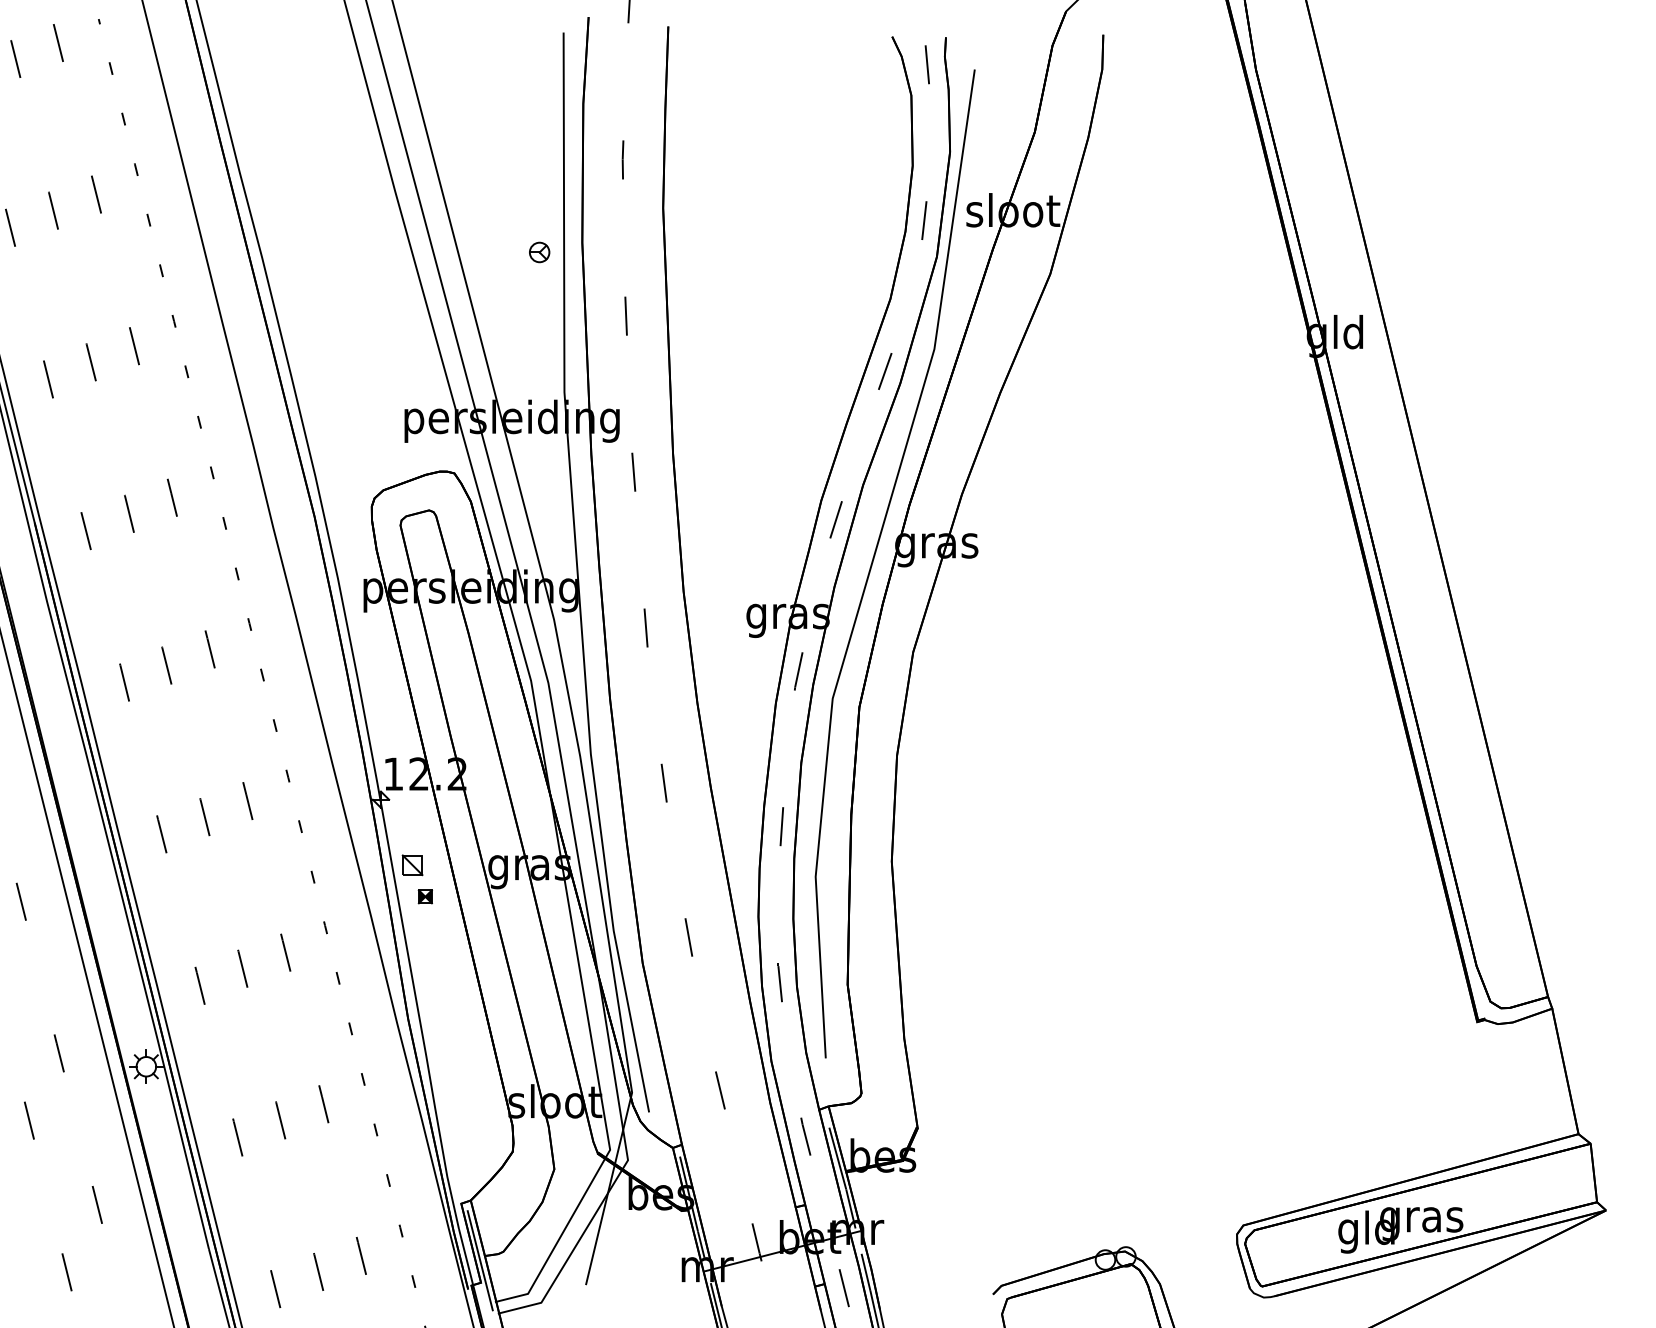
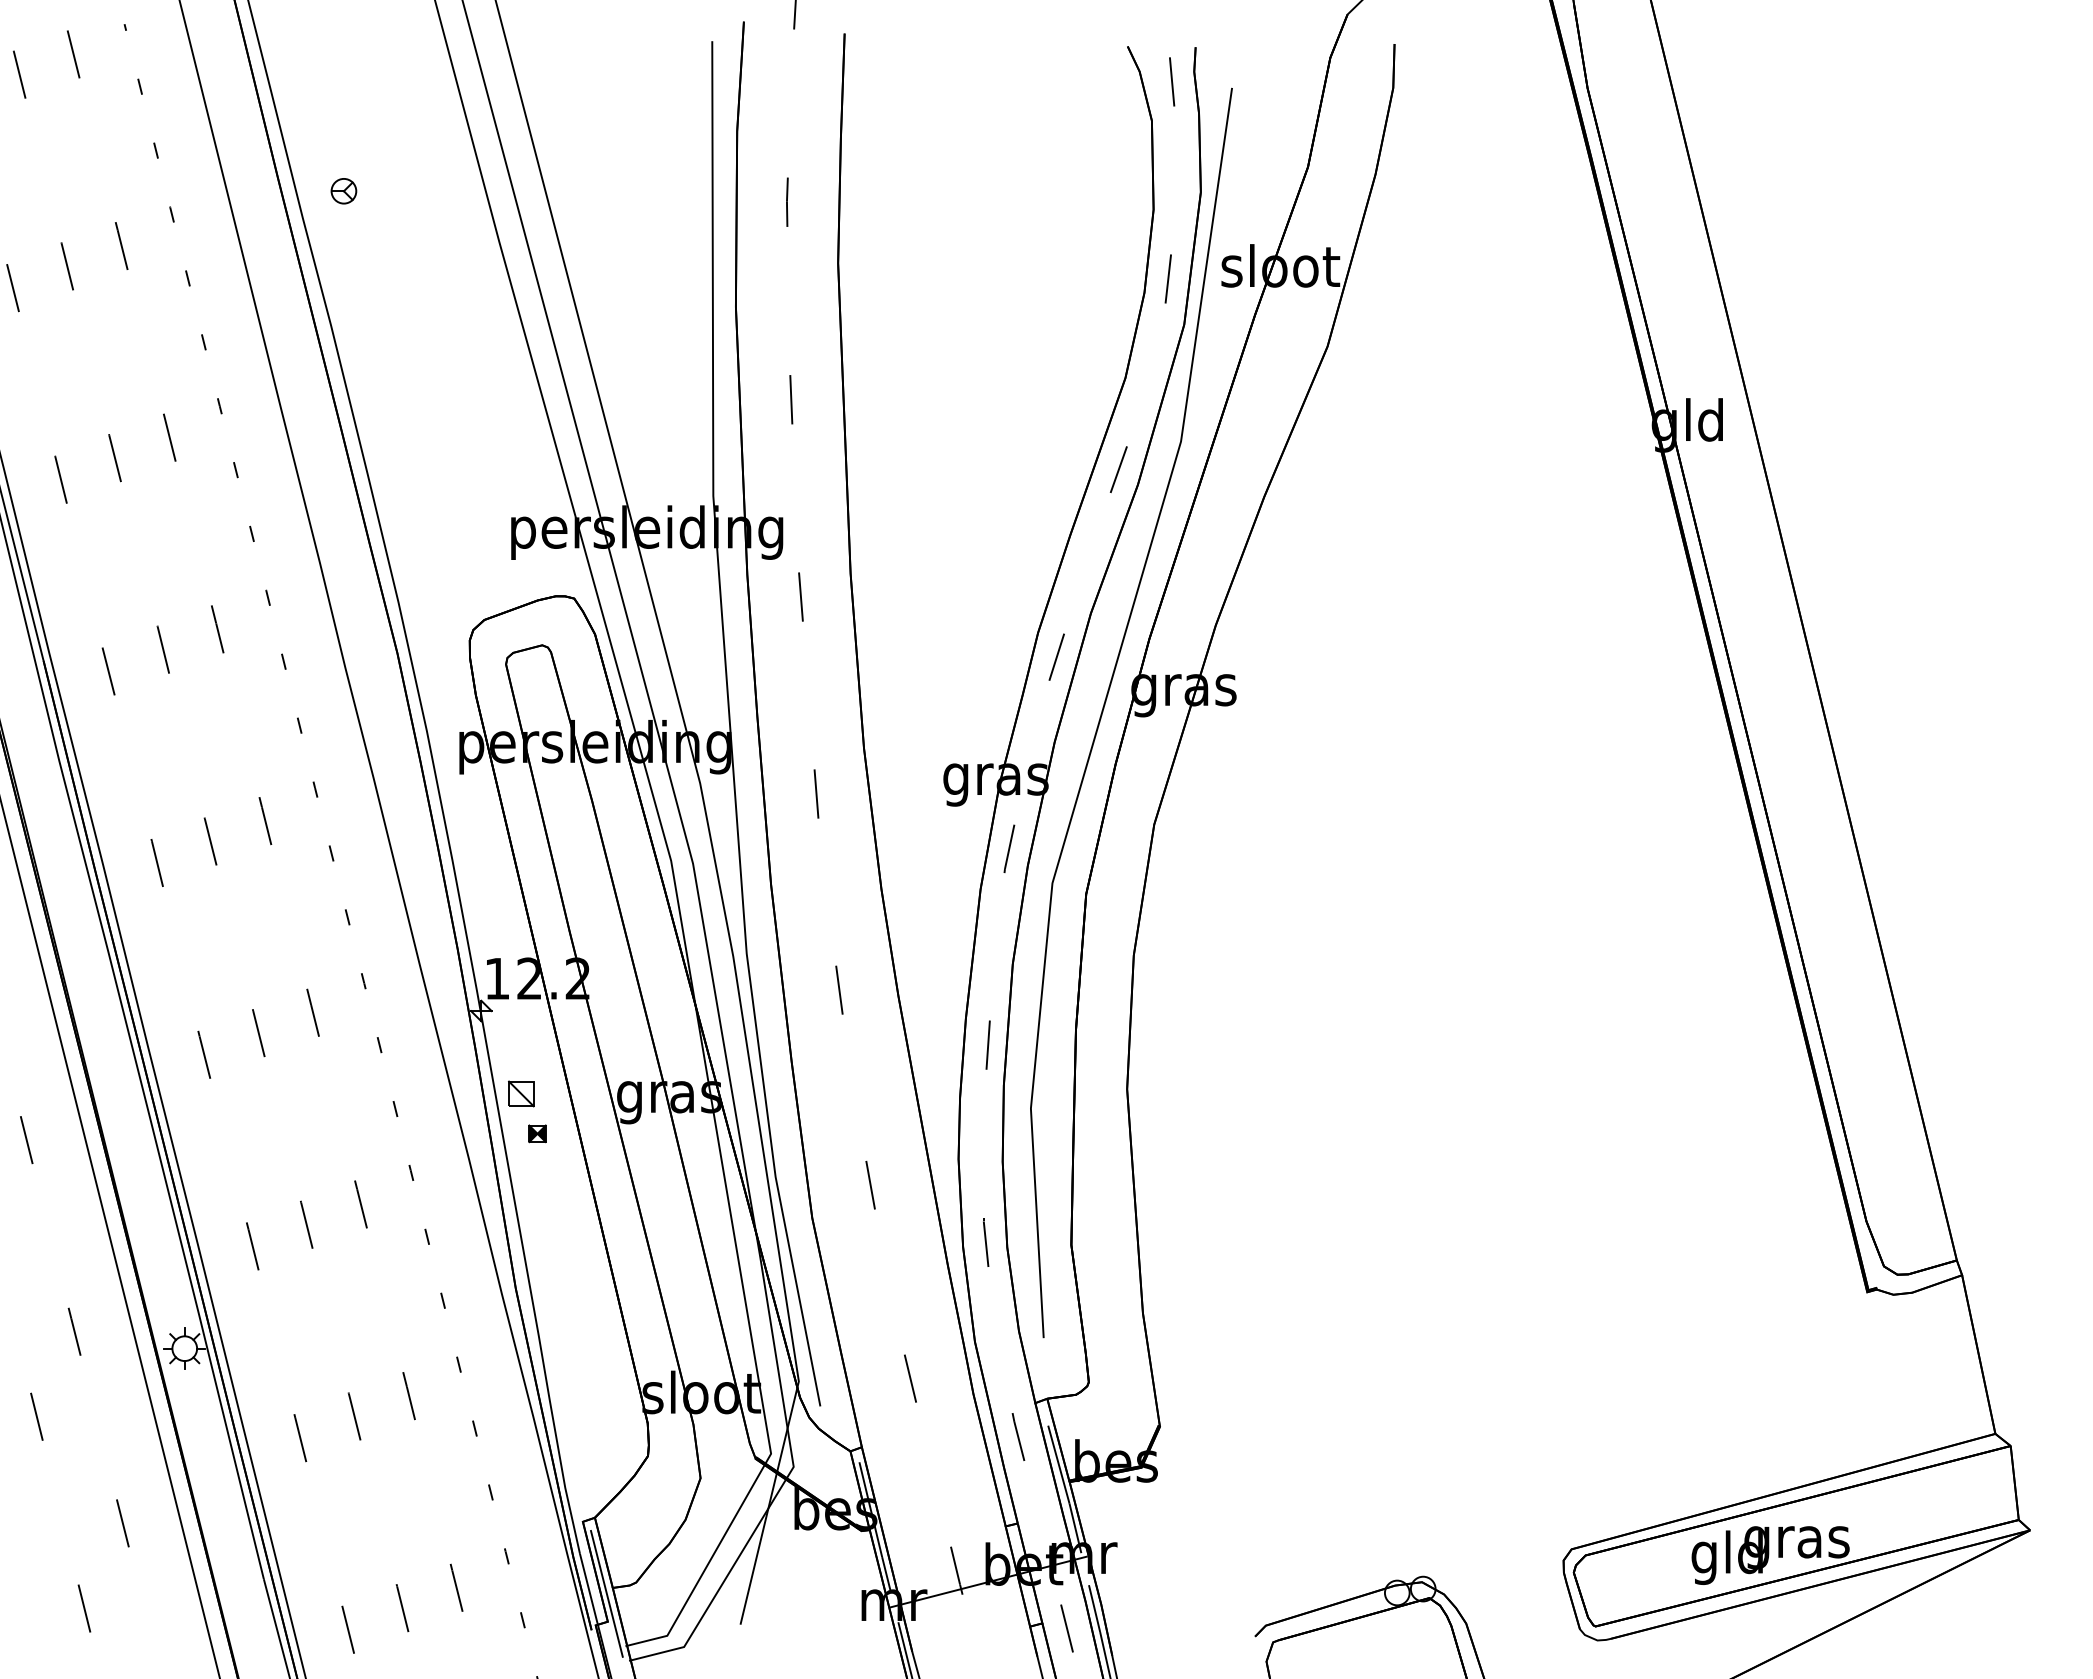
part: (539, 252) -> (343, 191), moved

